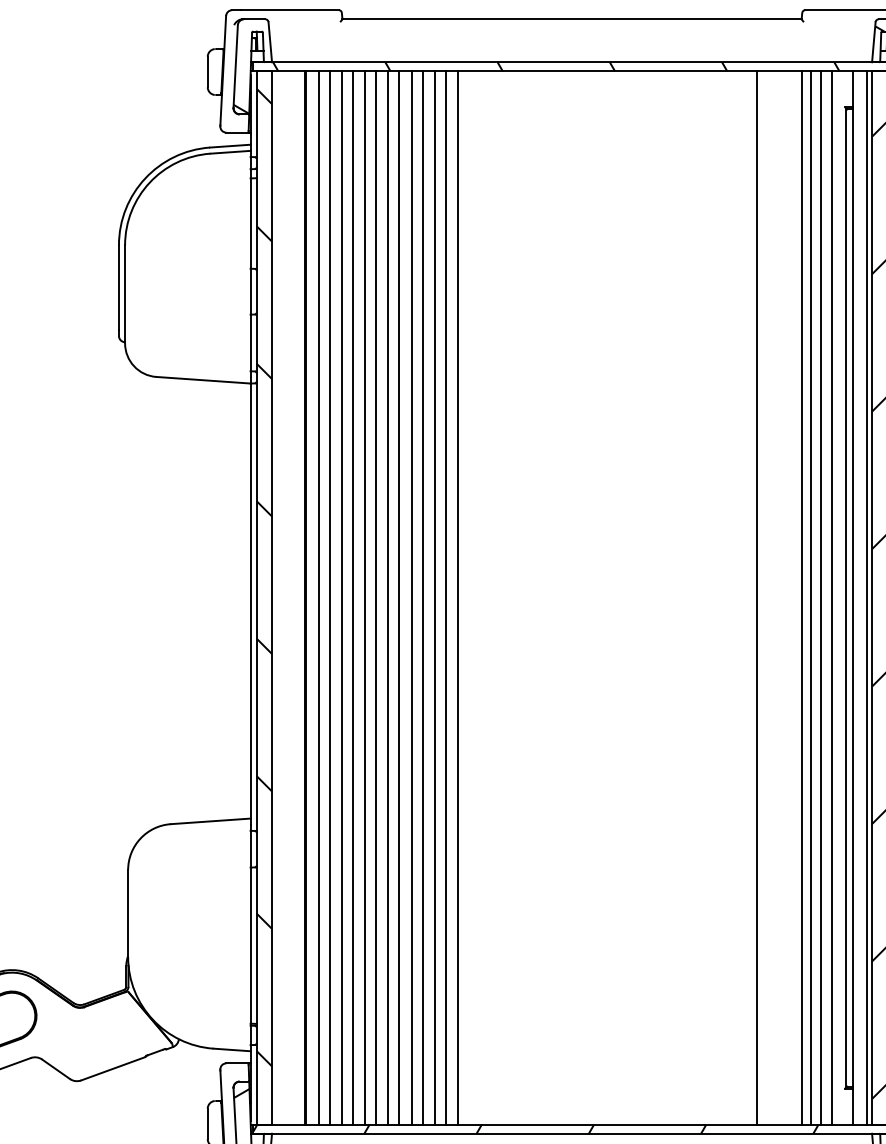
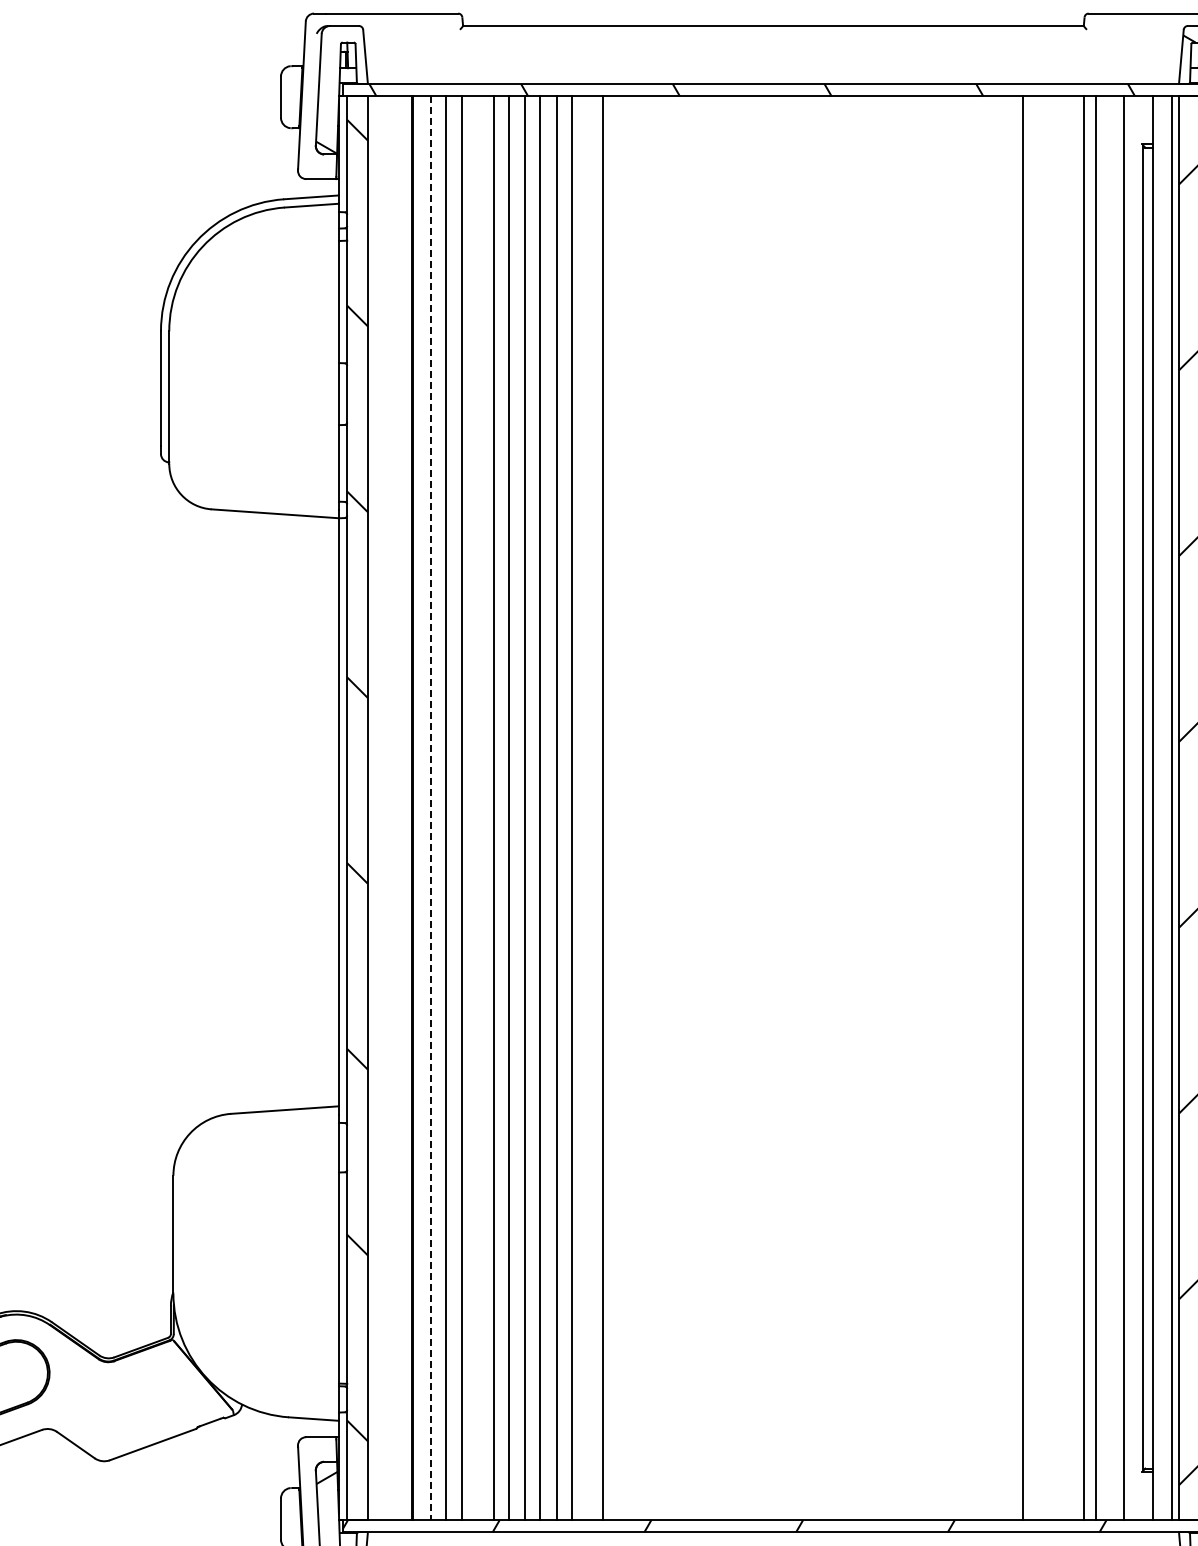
line: (353, 597) -> (477, 807), removed
line: (435, 597) -> (588, 807), removed
line: (458, 597) -> (619, 807), removed
line: (820, 597) -> (1109, 807), removed
line: (318, 598) -> (430, 808), solid -> dashed

